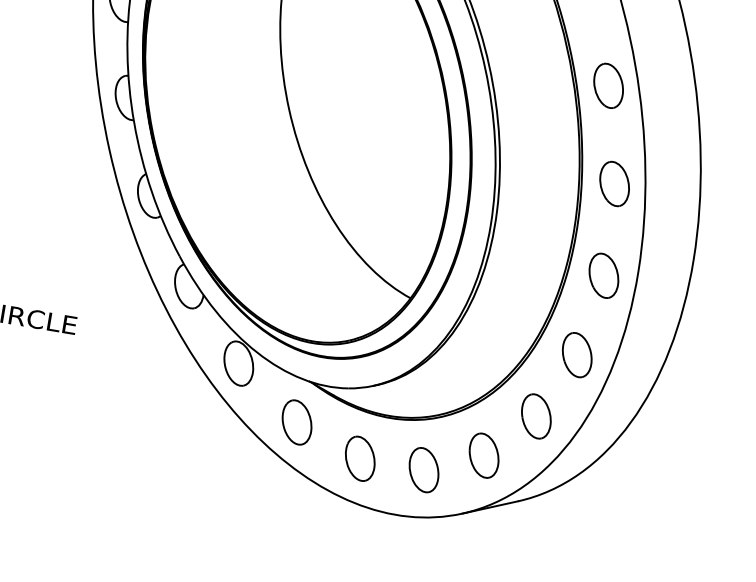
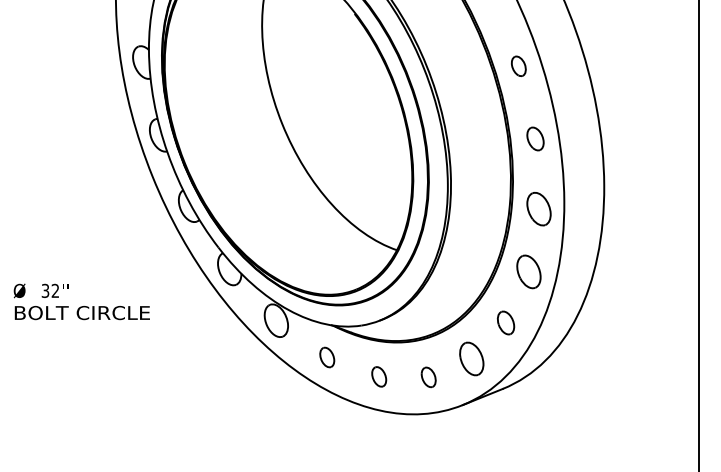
part: (608, 86) -> (518, 66), size x0.6
part: (614, 183) -> (535, 138), size x0.7
part: (535, 415) -> (505, 322), size x0.7
part: (295, 422) -> (326, 357), size x0.6
part: (359, 458) -> (378, 376), size x0.6
part: (423, 470) -> (428, 377), size x0.6

